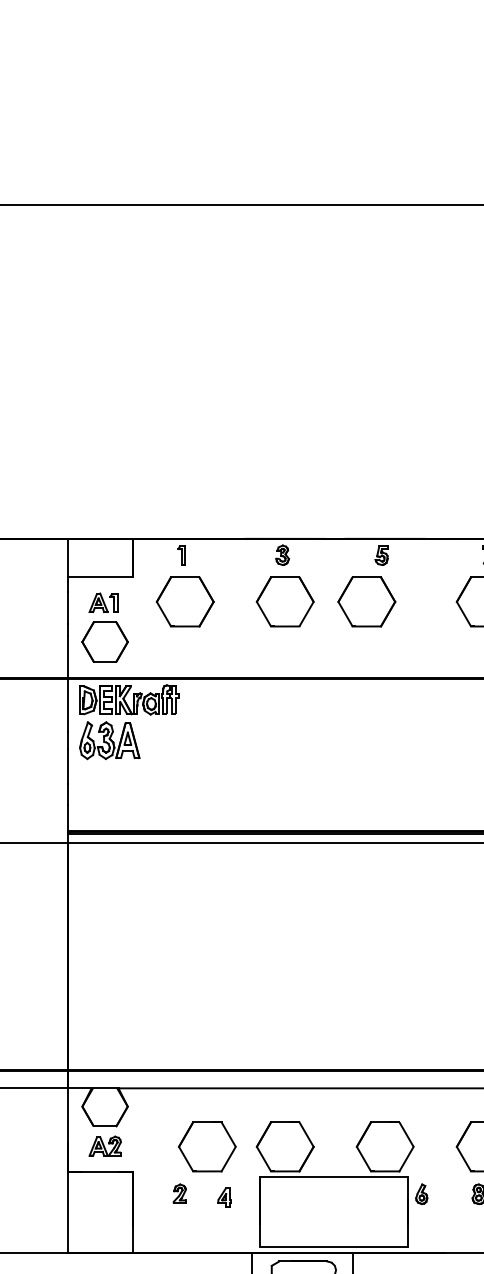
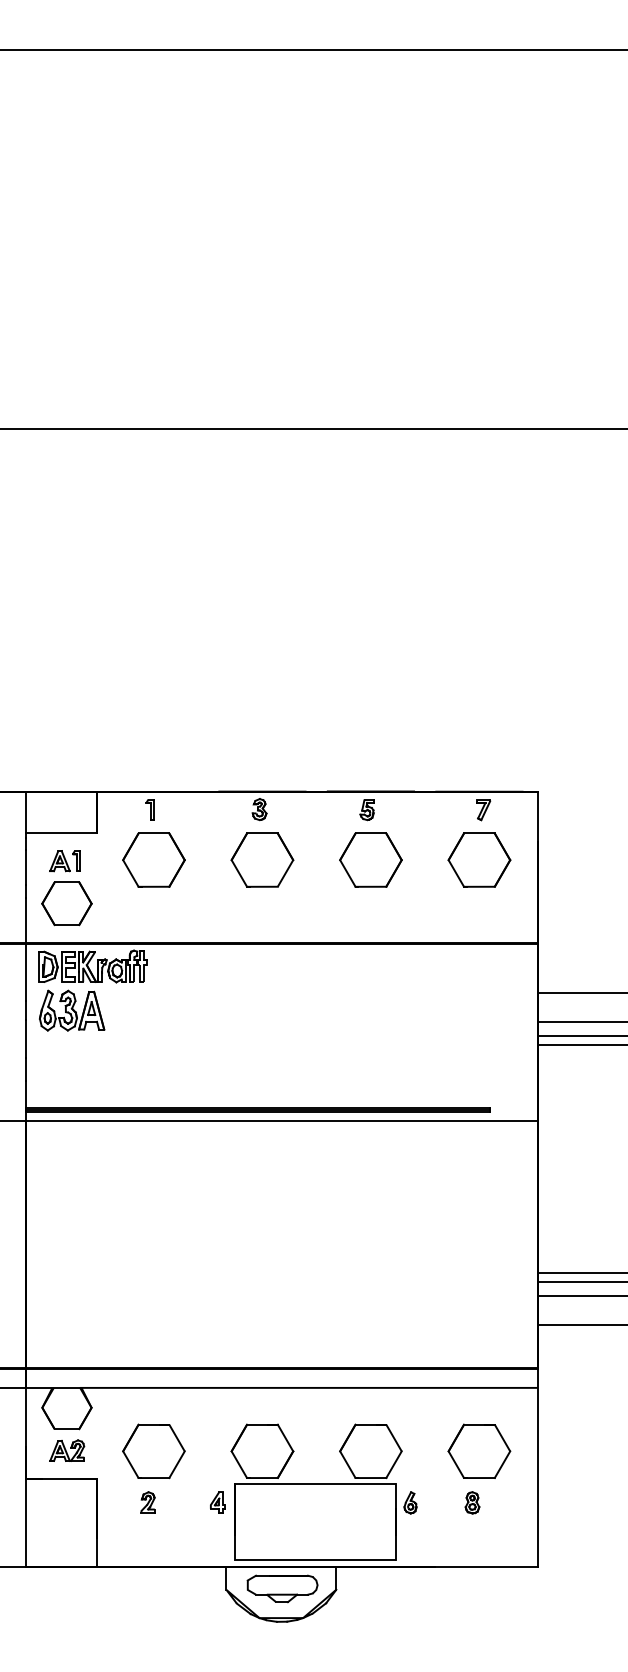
part: (366, 601) -> (370, 859), moved
part: (206, 1146) -> (153, 1451), moved
part: (224, 1197) -> (217, 1502), moved

